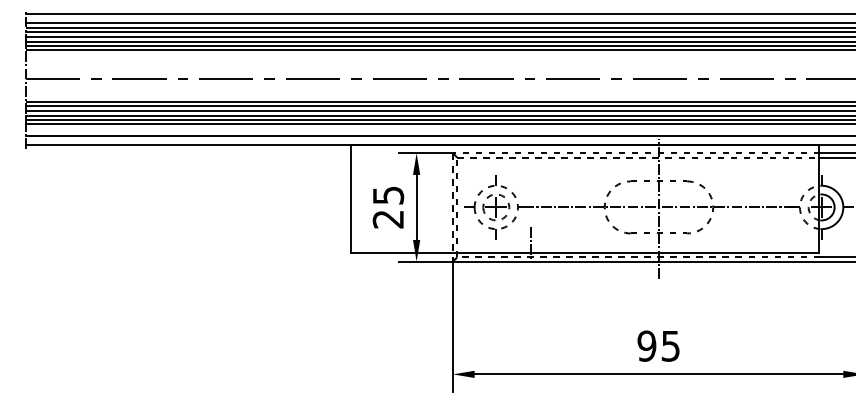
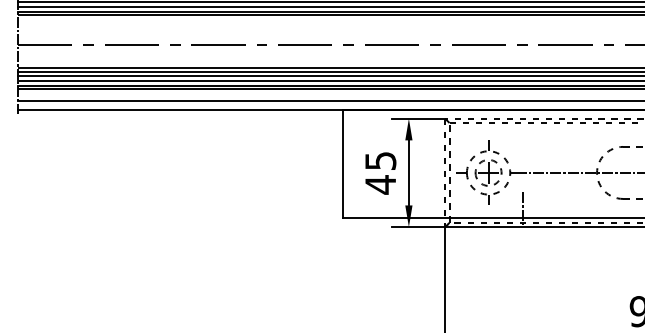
text: (387, 219) -> (379, 184), 25 -> 45

